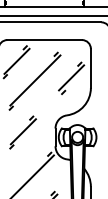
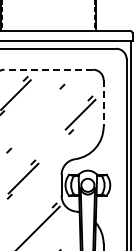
line: (44, 39) -> (48, 69), solid -> dashed
line: (90, 68) -> (103, 103), solid -> dashed
line: (35, 80) -> (37, 117), removed

